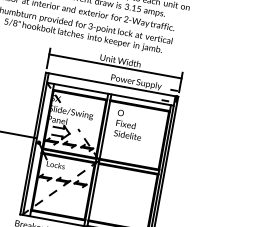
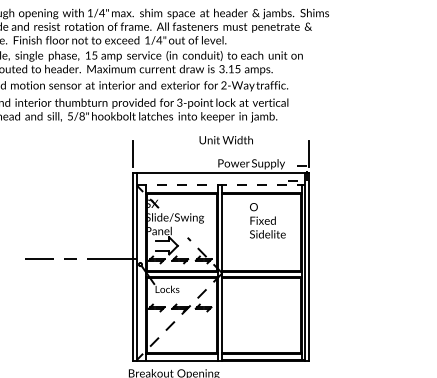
line: (115, 66) -> (220, 148), removed
line: (110, 94) -> (221, 185), solid -> dashed
text: (129, 124) -> (267, 220), moved

